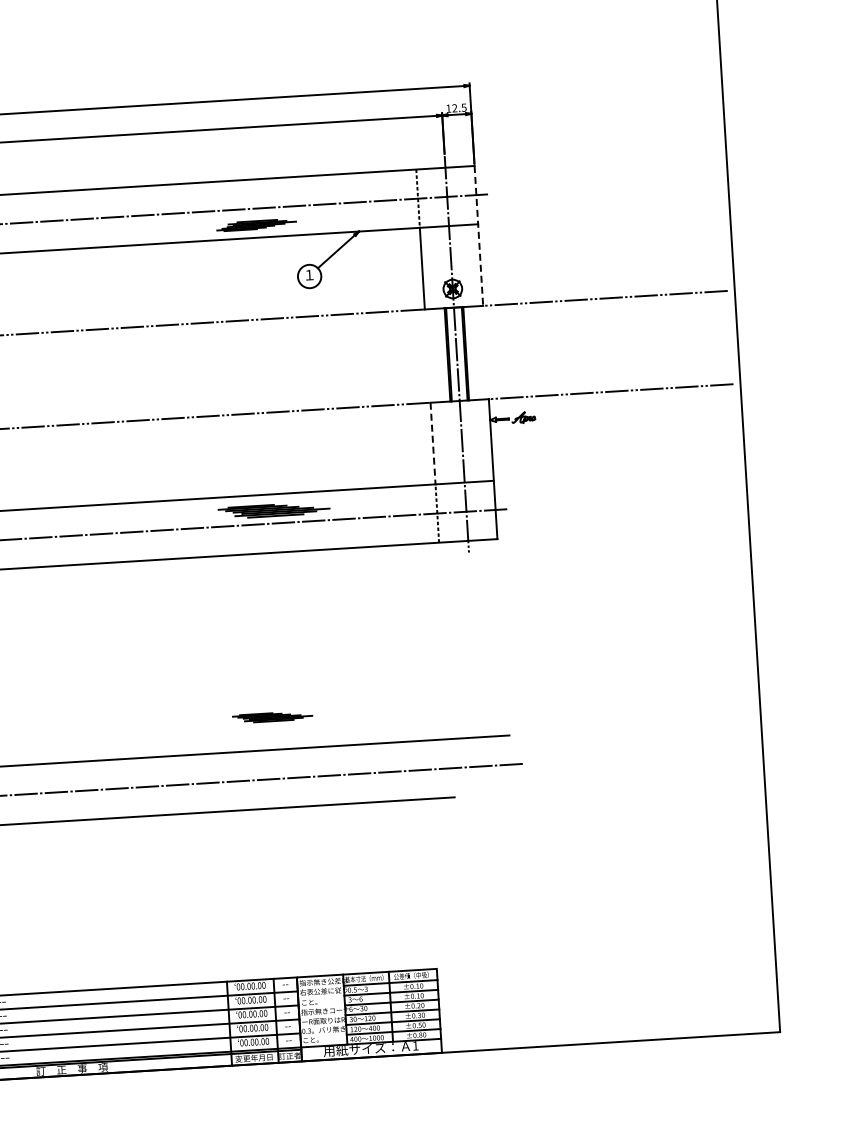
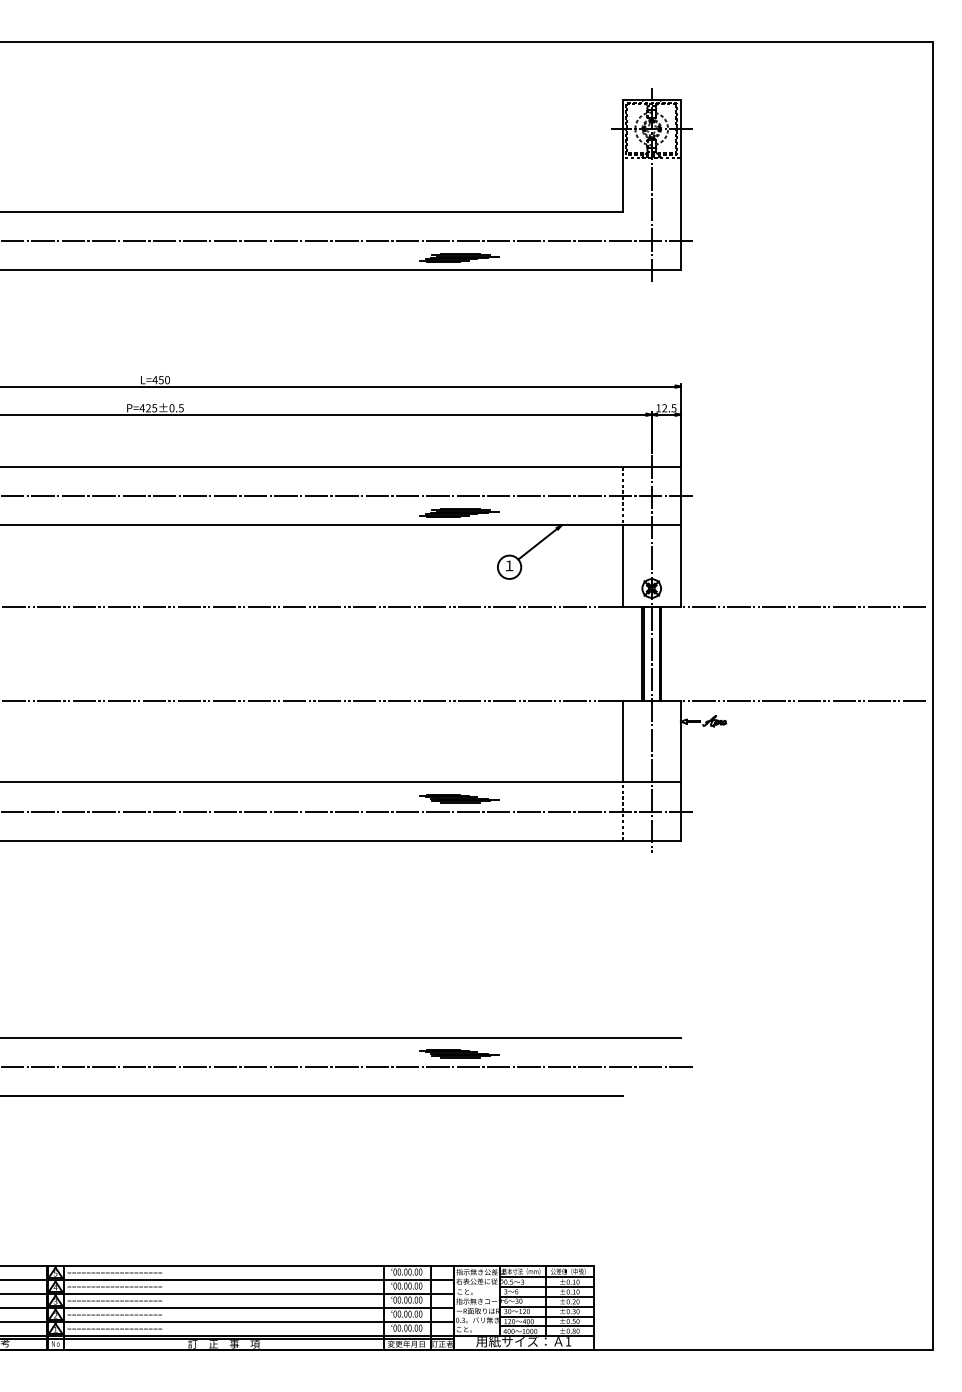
line: (478, 236) -> (680, 537), dashed -> solid
line: (433, 443) -> (622, 741), dashed -> solid
part: (273, 510) -> (459, 798), size x0.71
part: (272, 716) -> (459, 1053), moved

